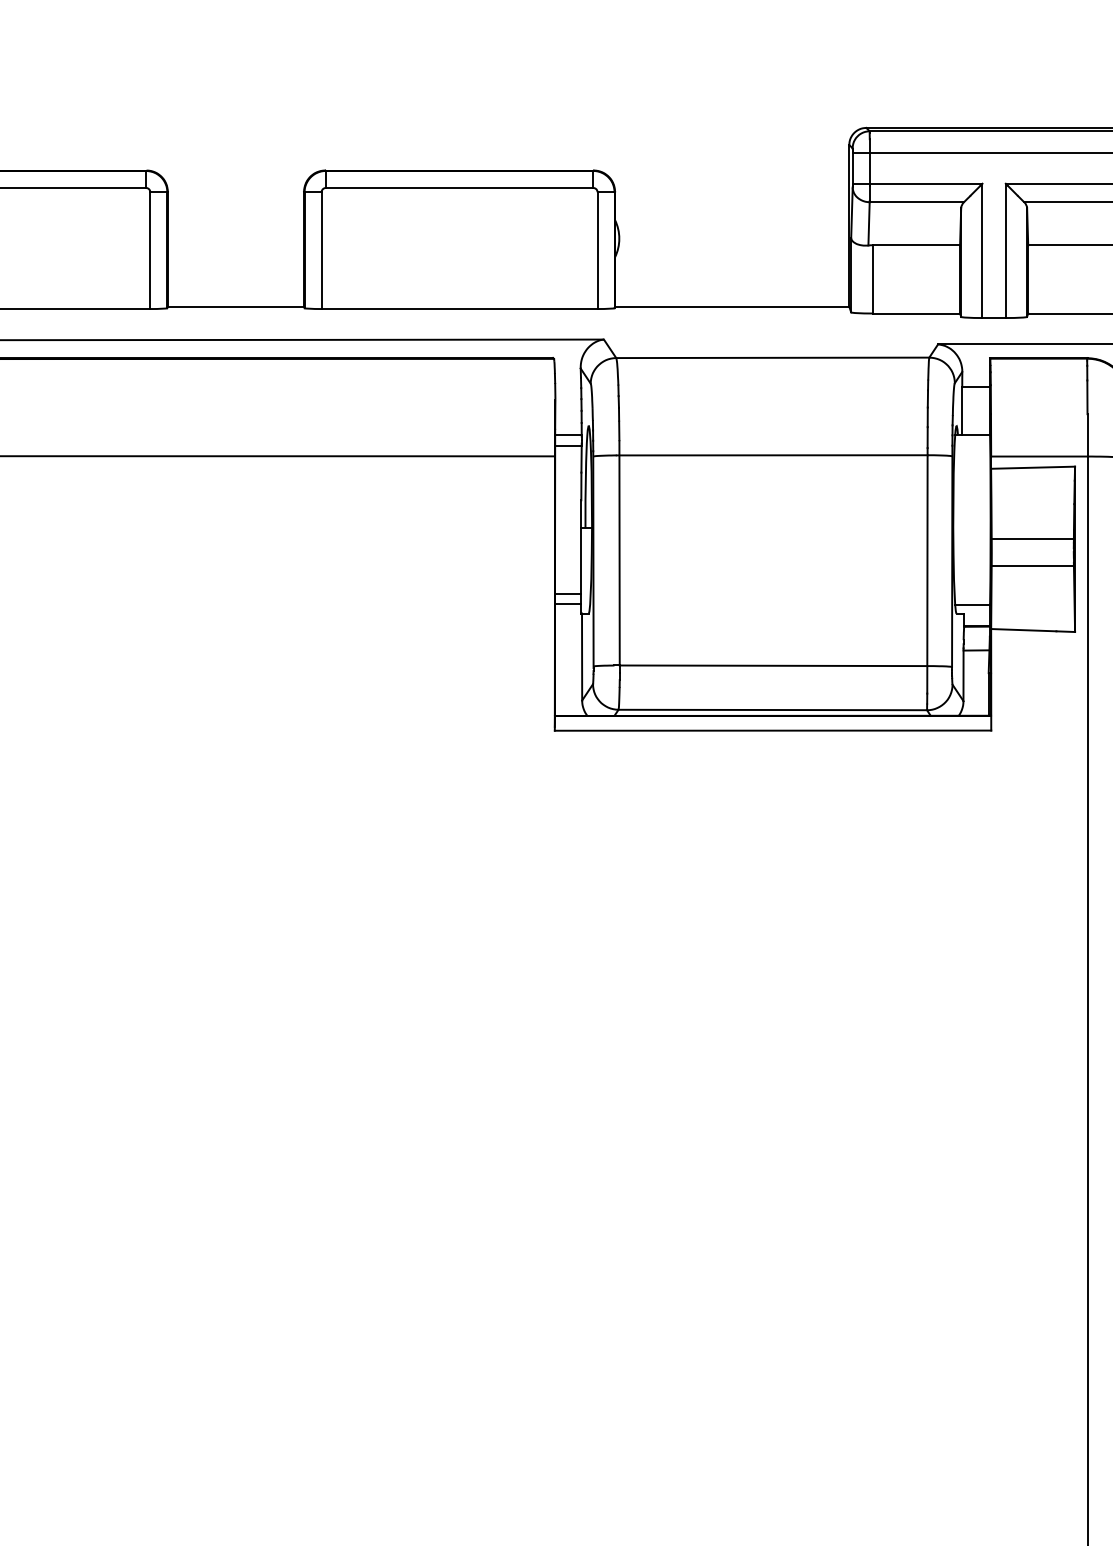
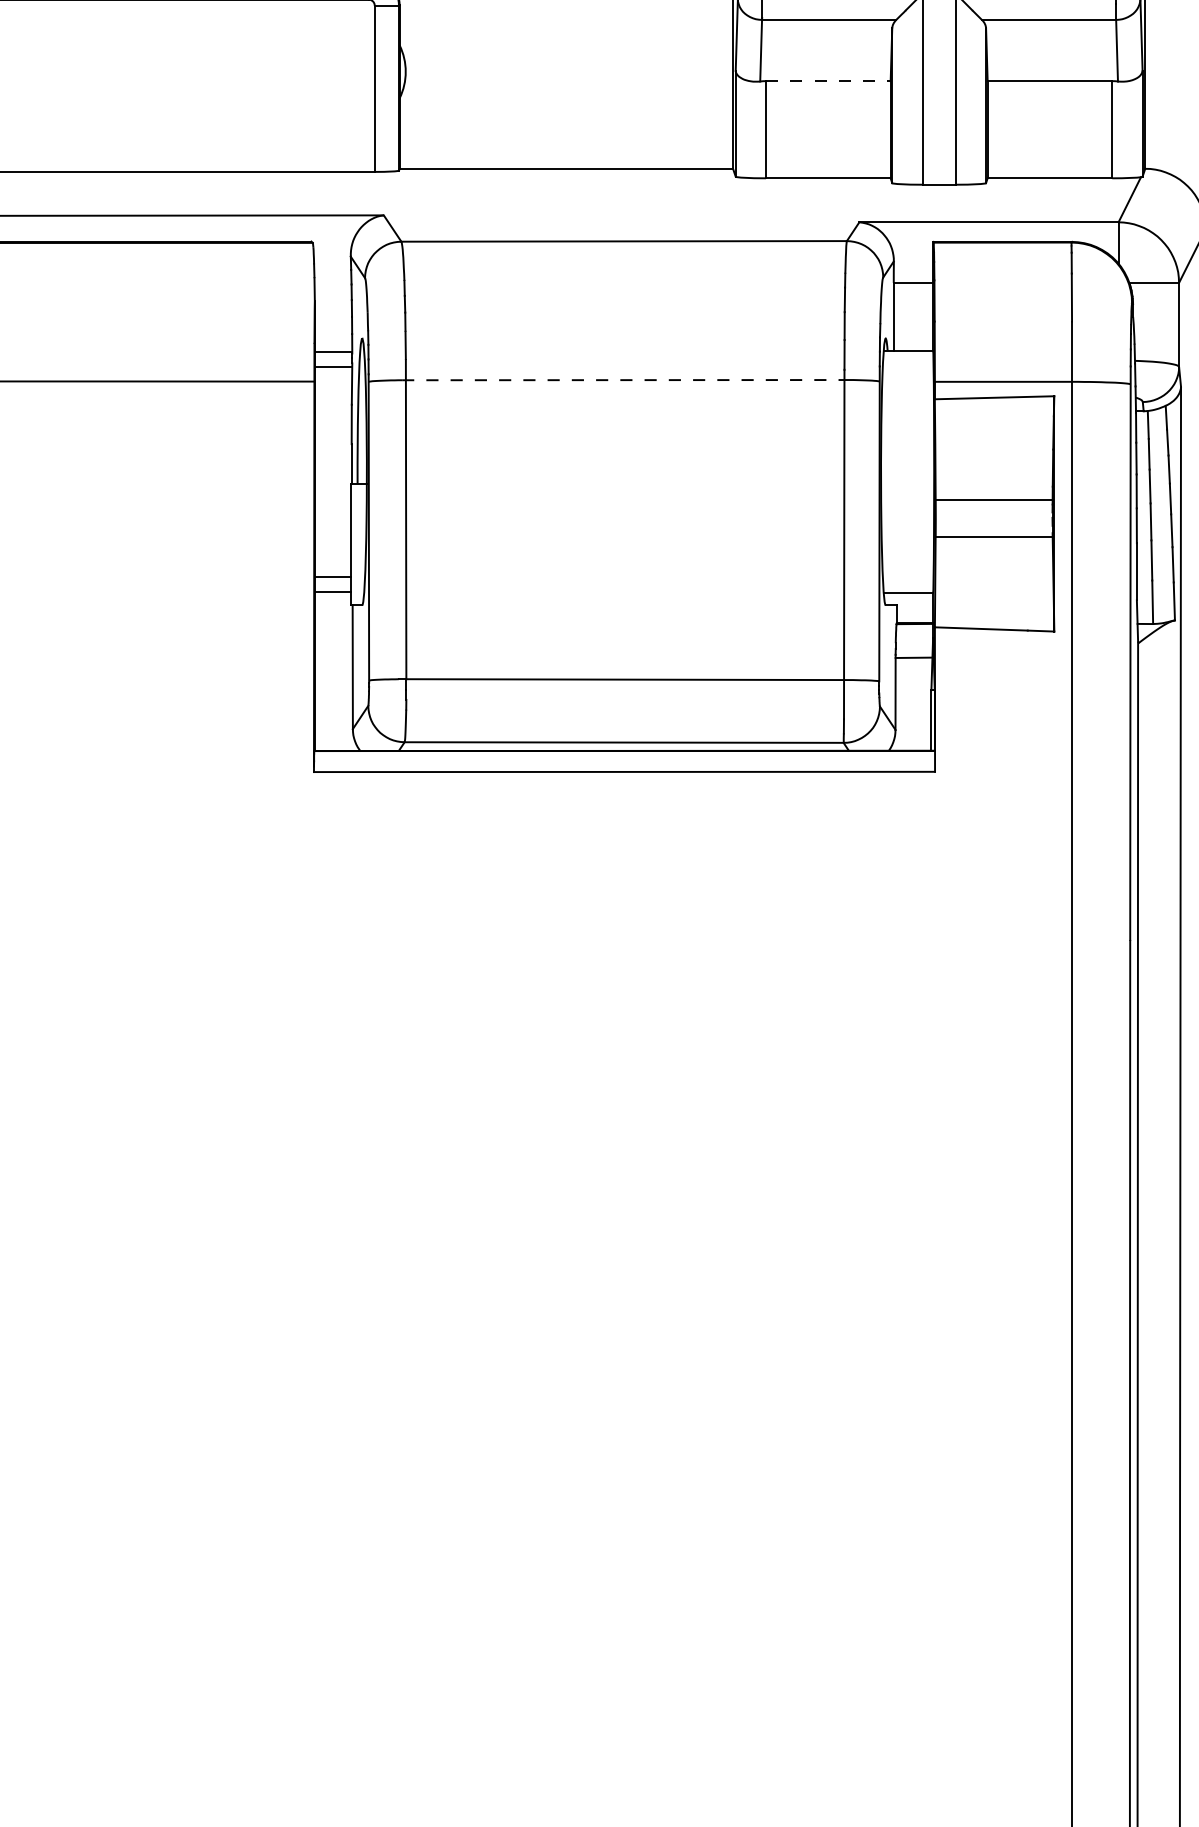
line: (916, 245) -> (828, 81), solid -> dashed
line: (772, 455) -> (623, 380), solid -> dashed

